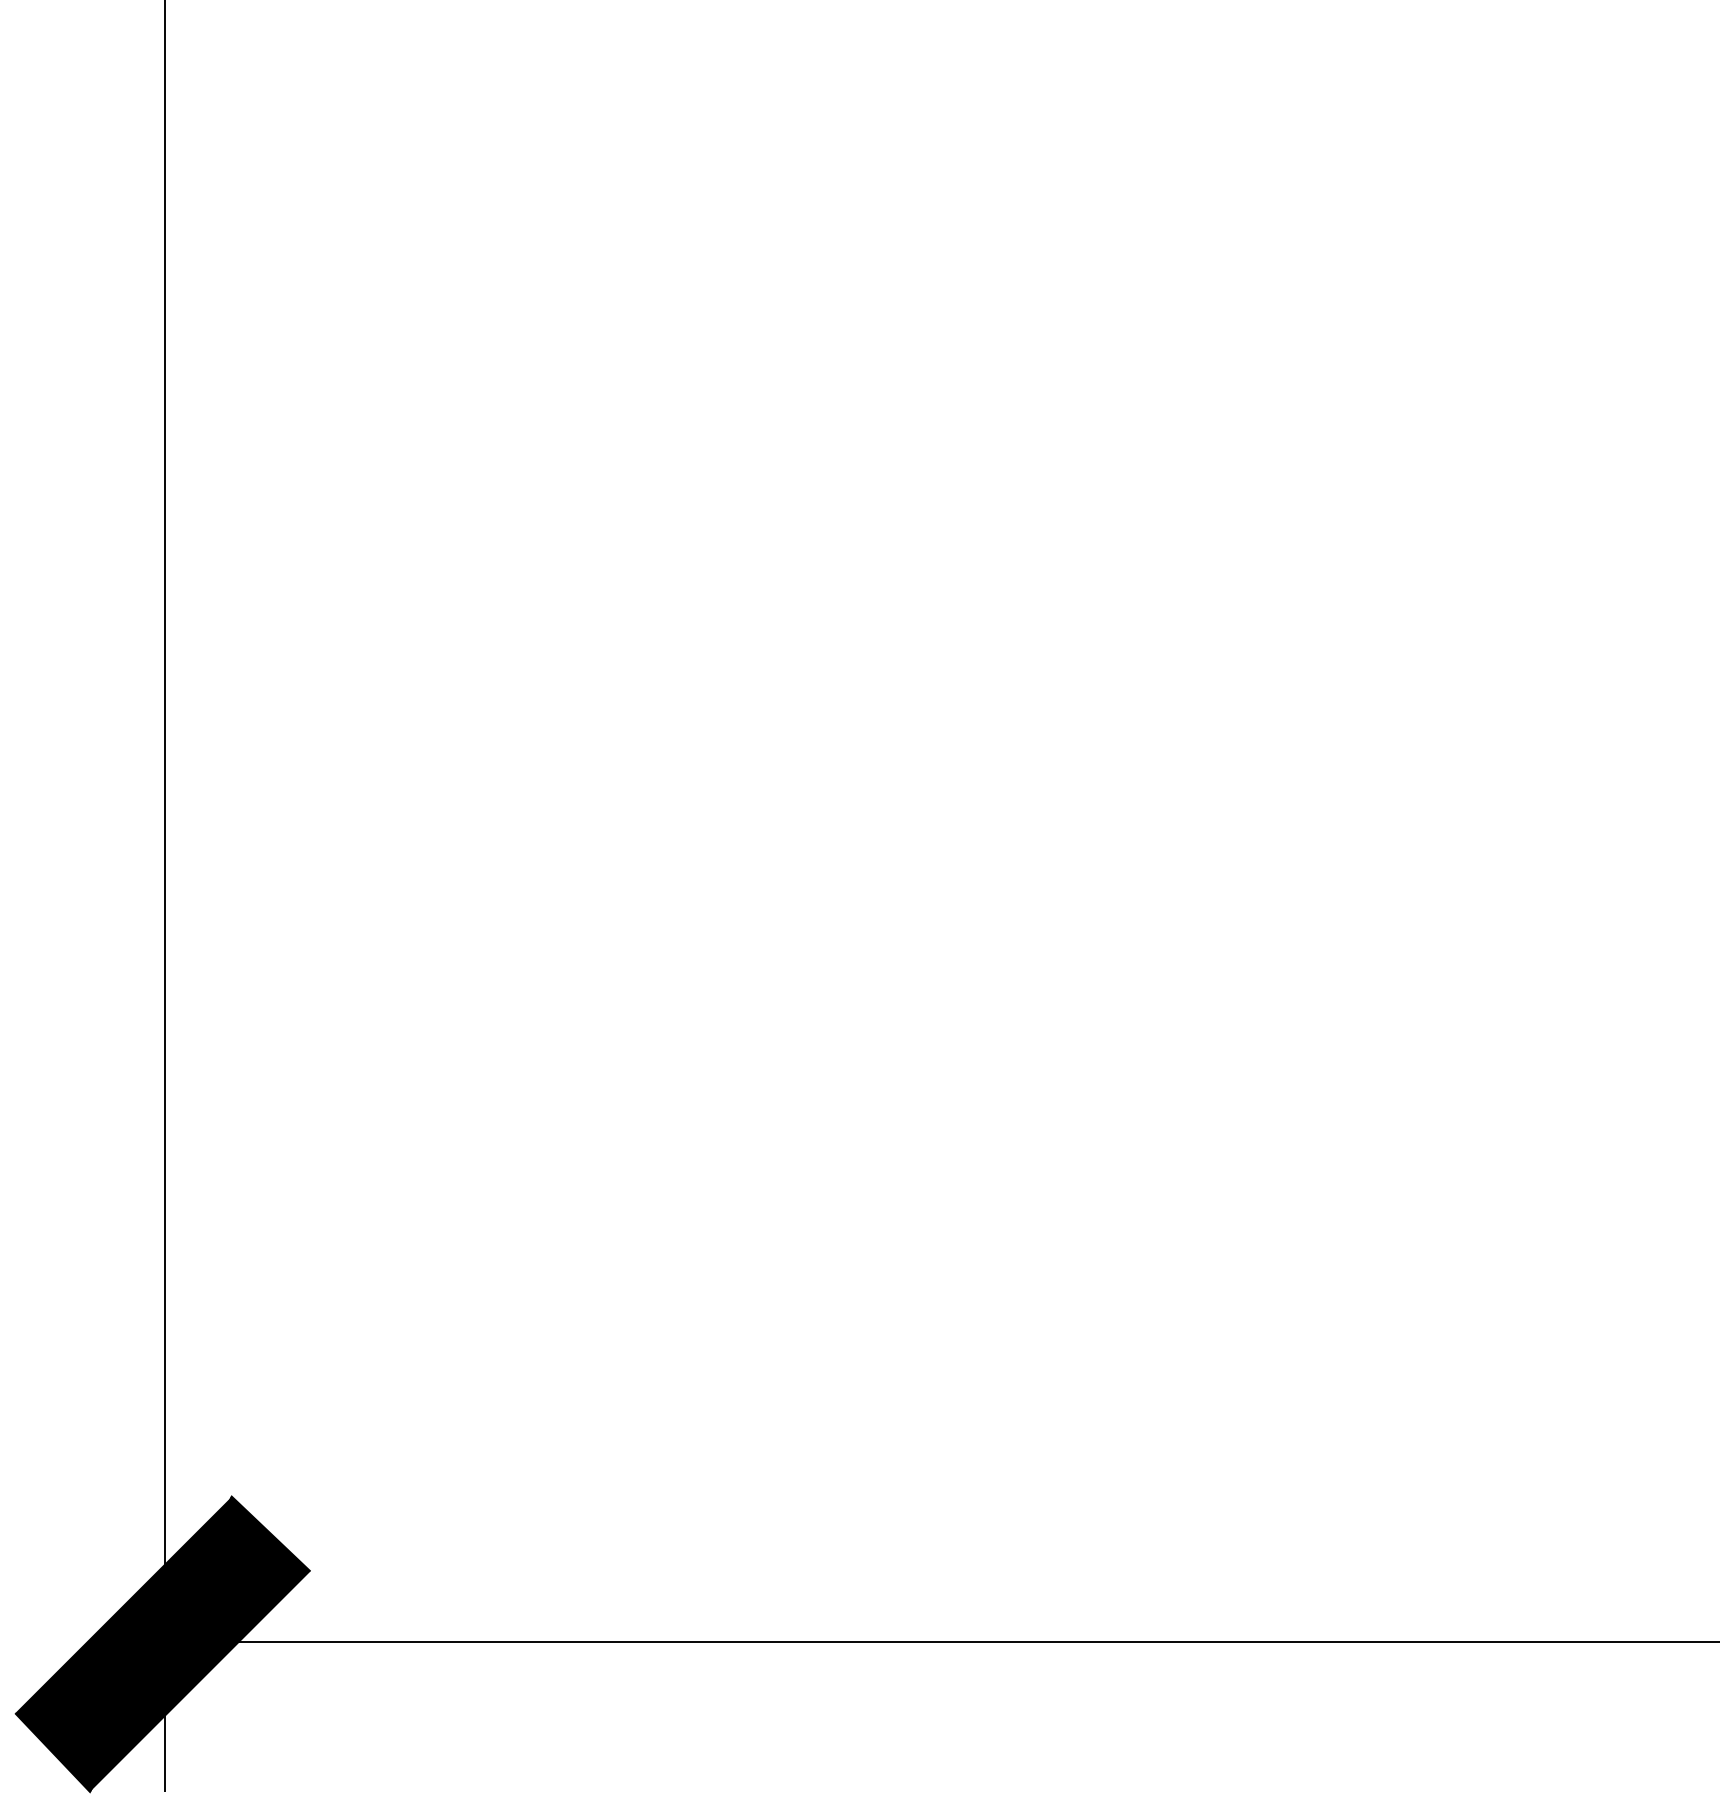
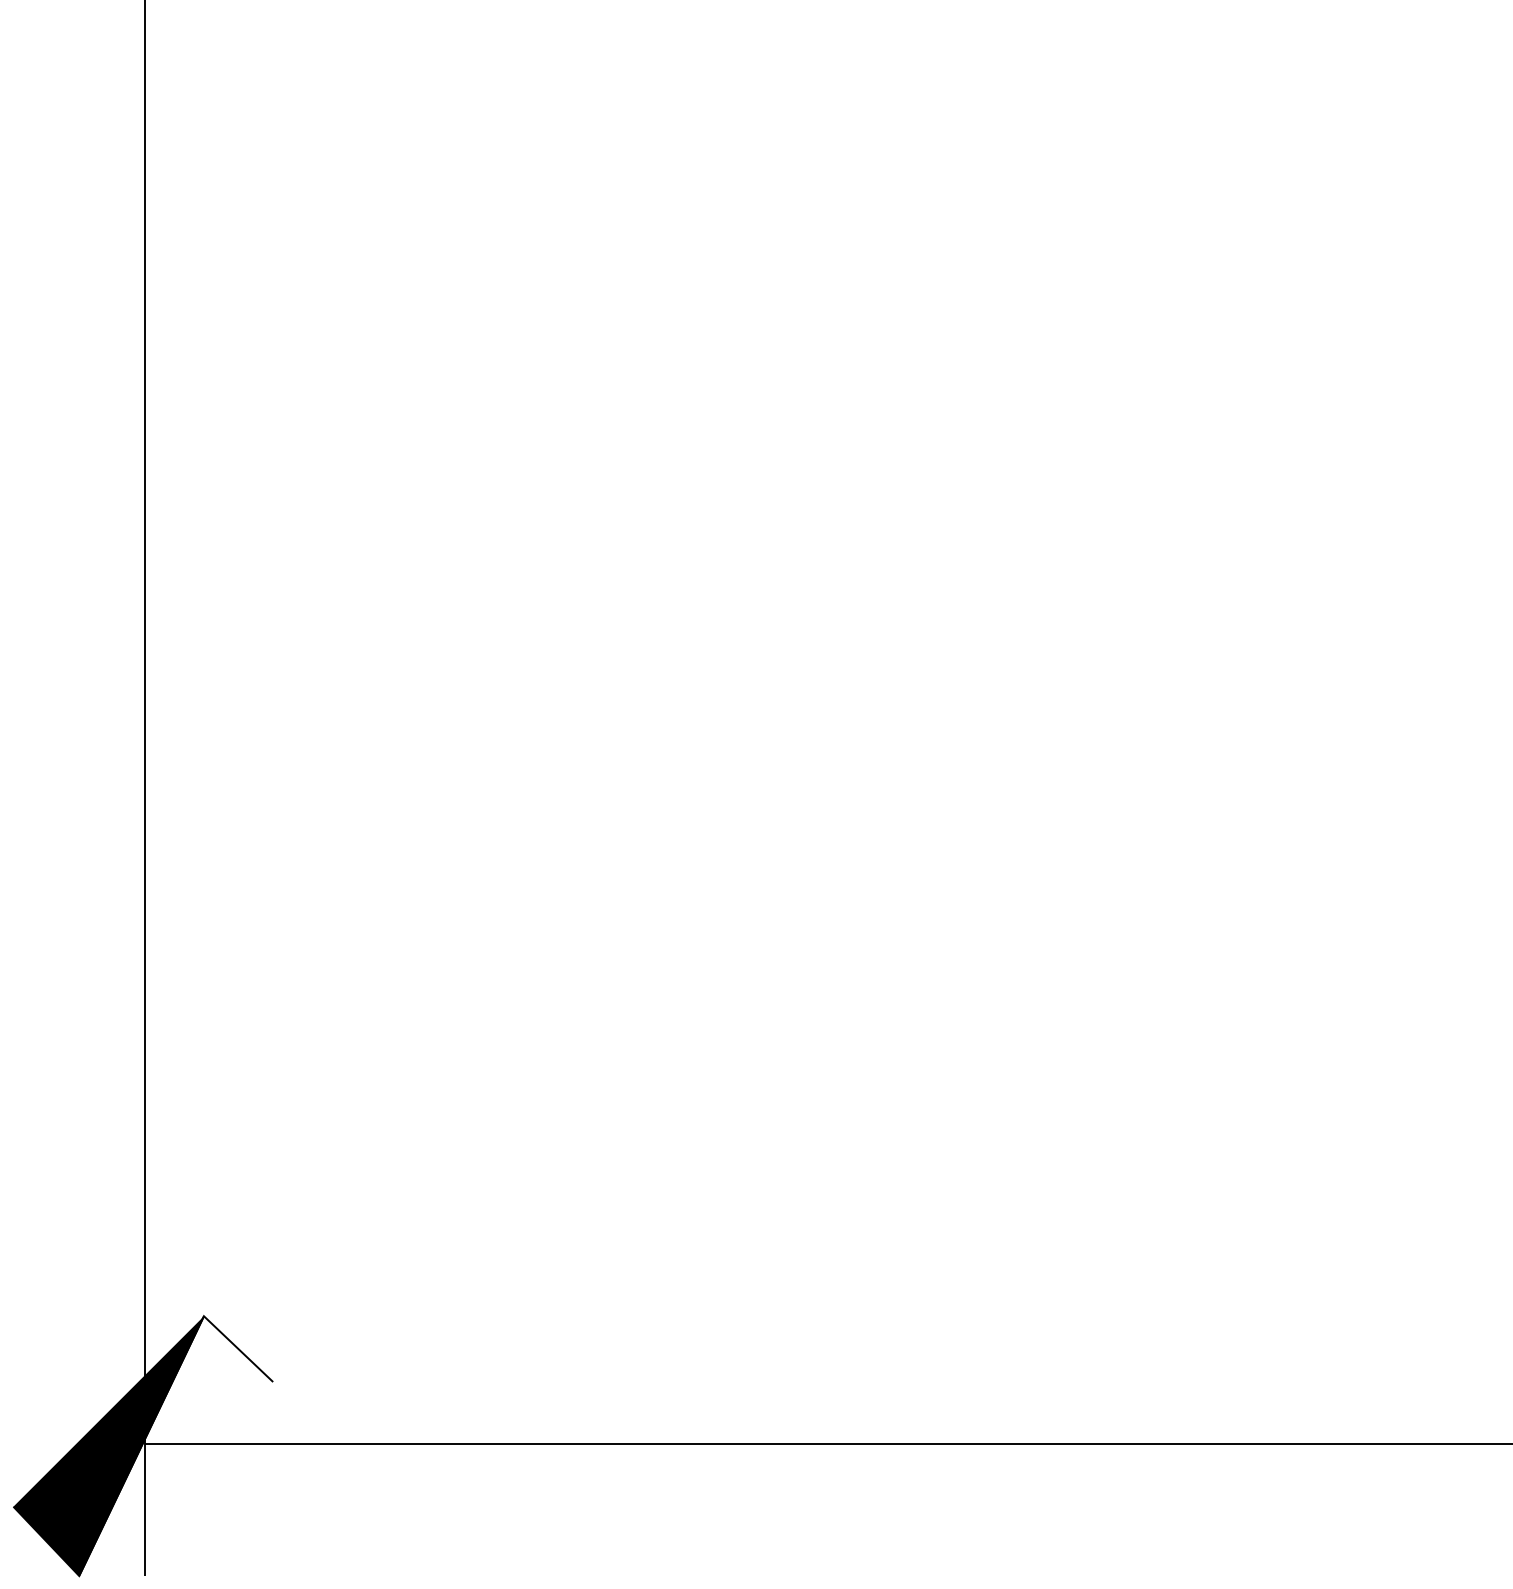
fill: (200, 1643) -> (176, 1445), removed

